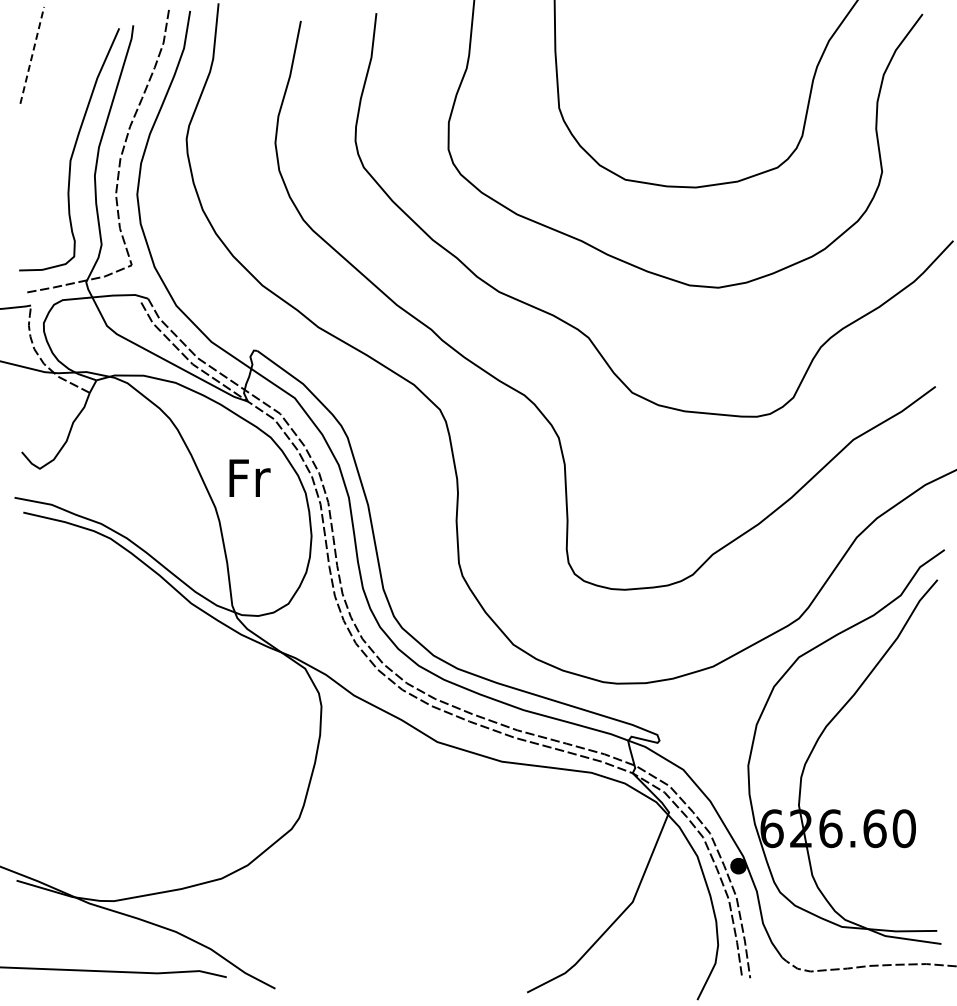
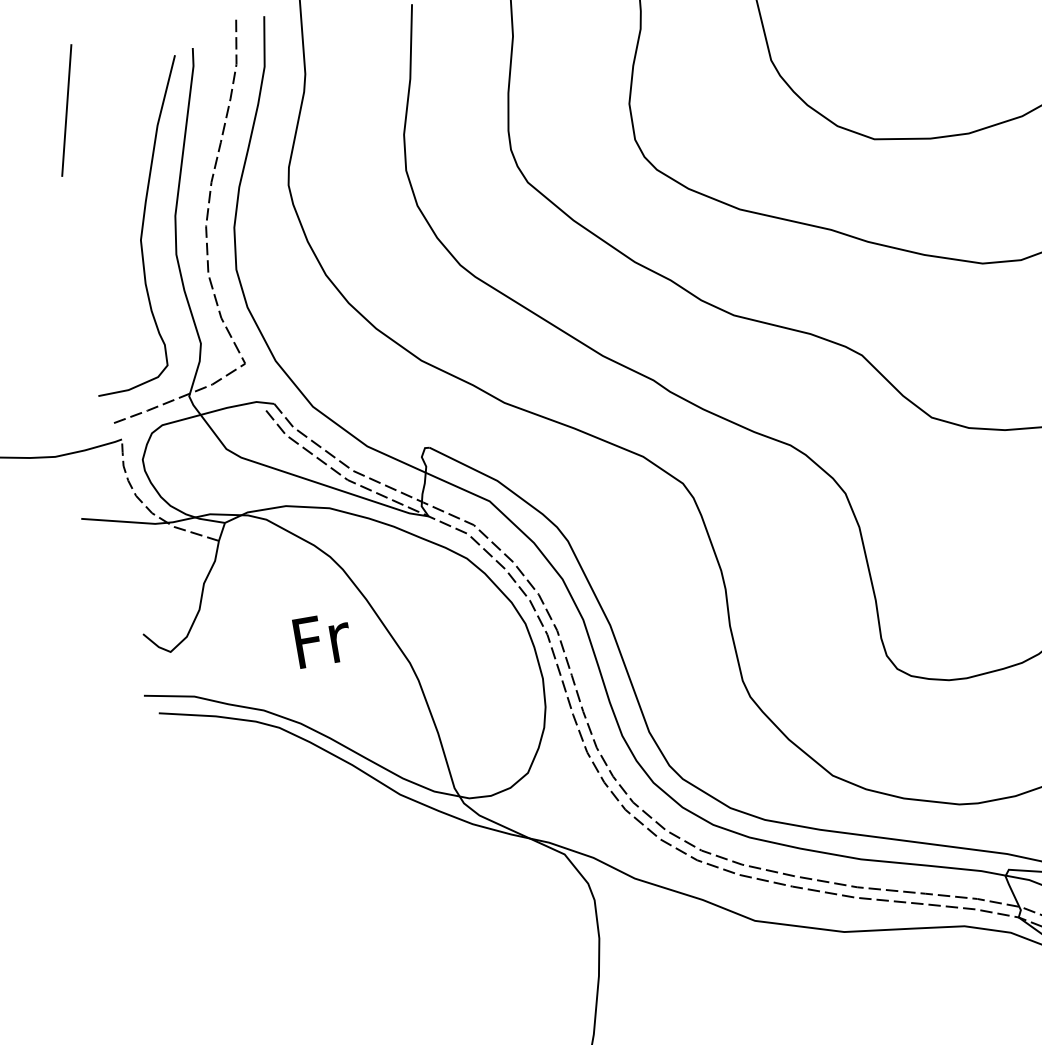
line: (32, 55) -> (67, 110), dashed -> solid
text: (249, 477) -> (322, 638), moved

